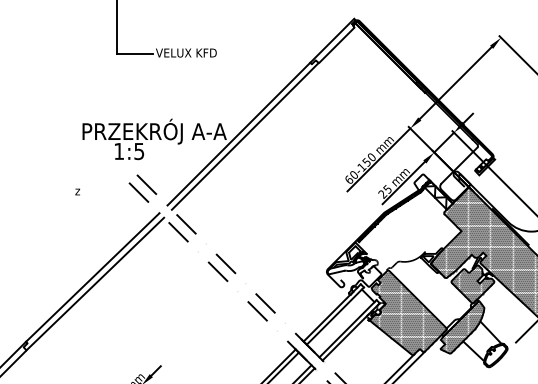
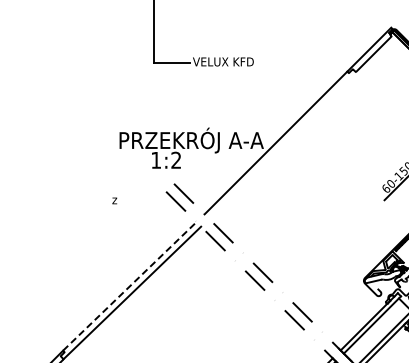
line: (244, 136) -> (281, 145), removed
text: (139, 151) -> (176, 160), 1:5 -> 1:2
line: (92, 277) -> (129, 286), solid -> dashed

